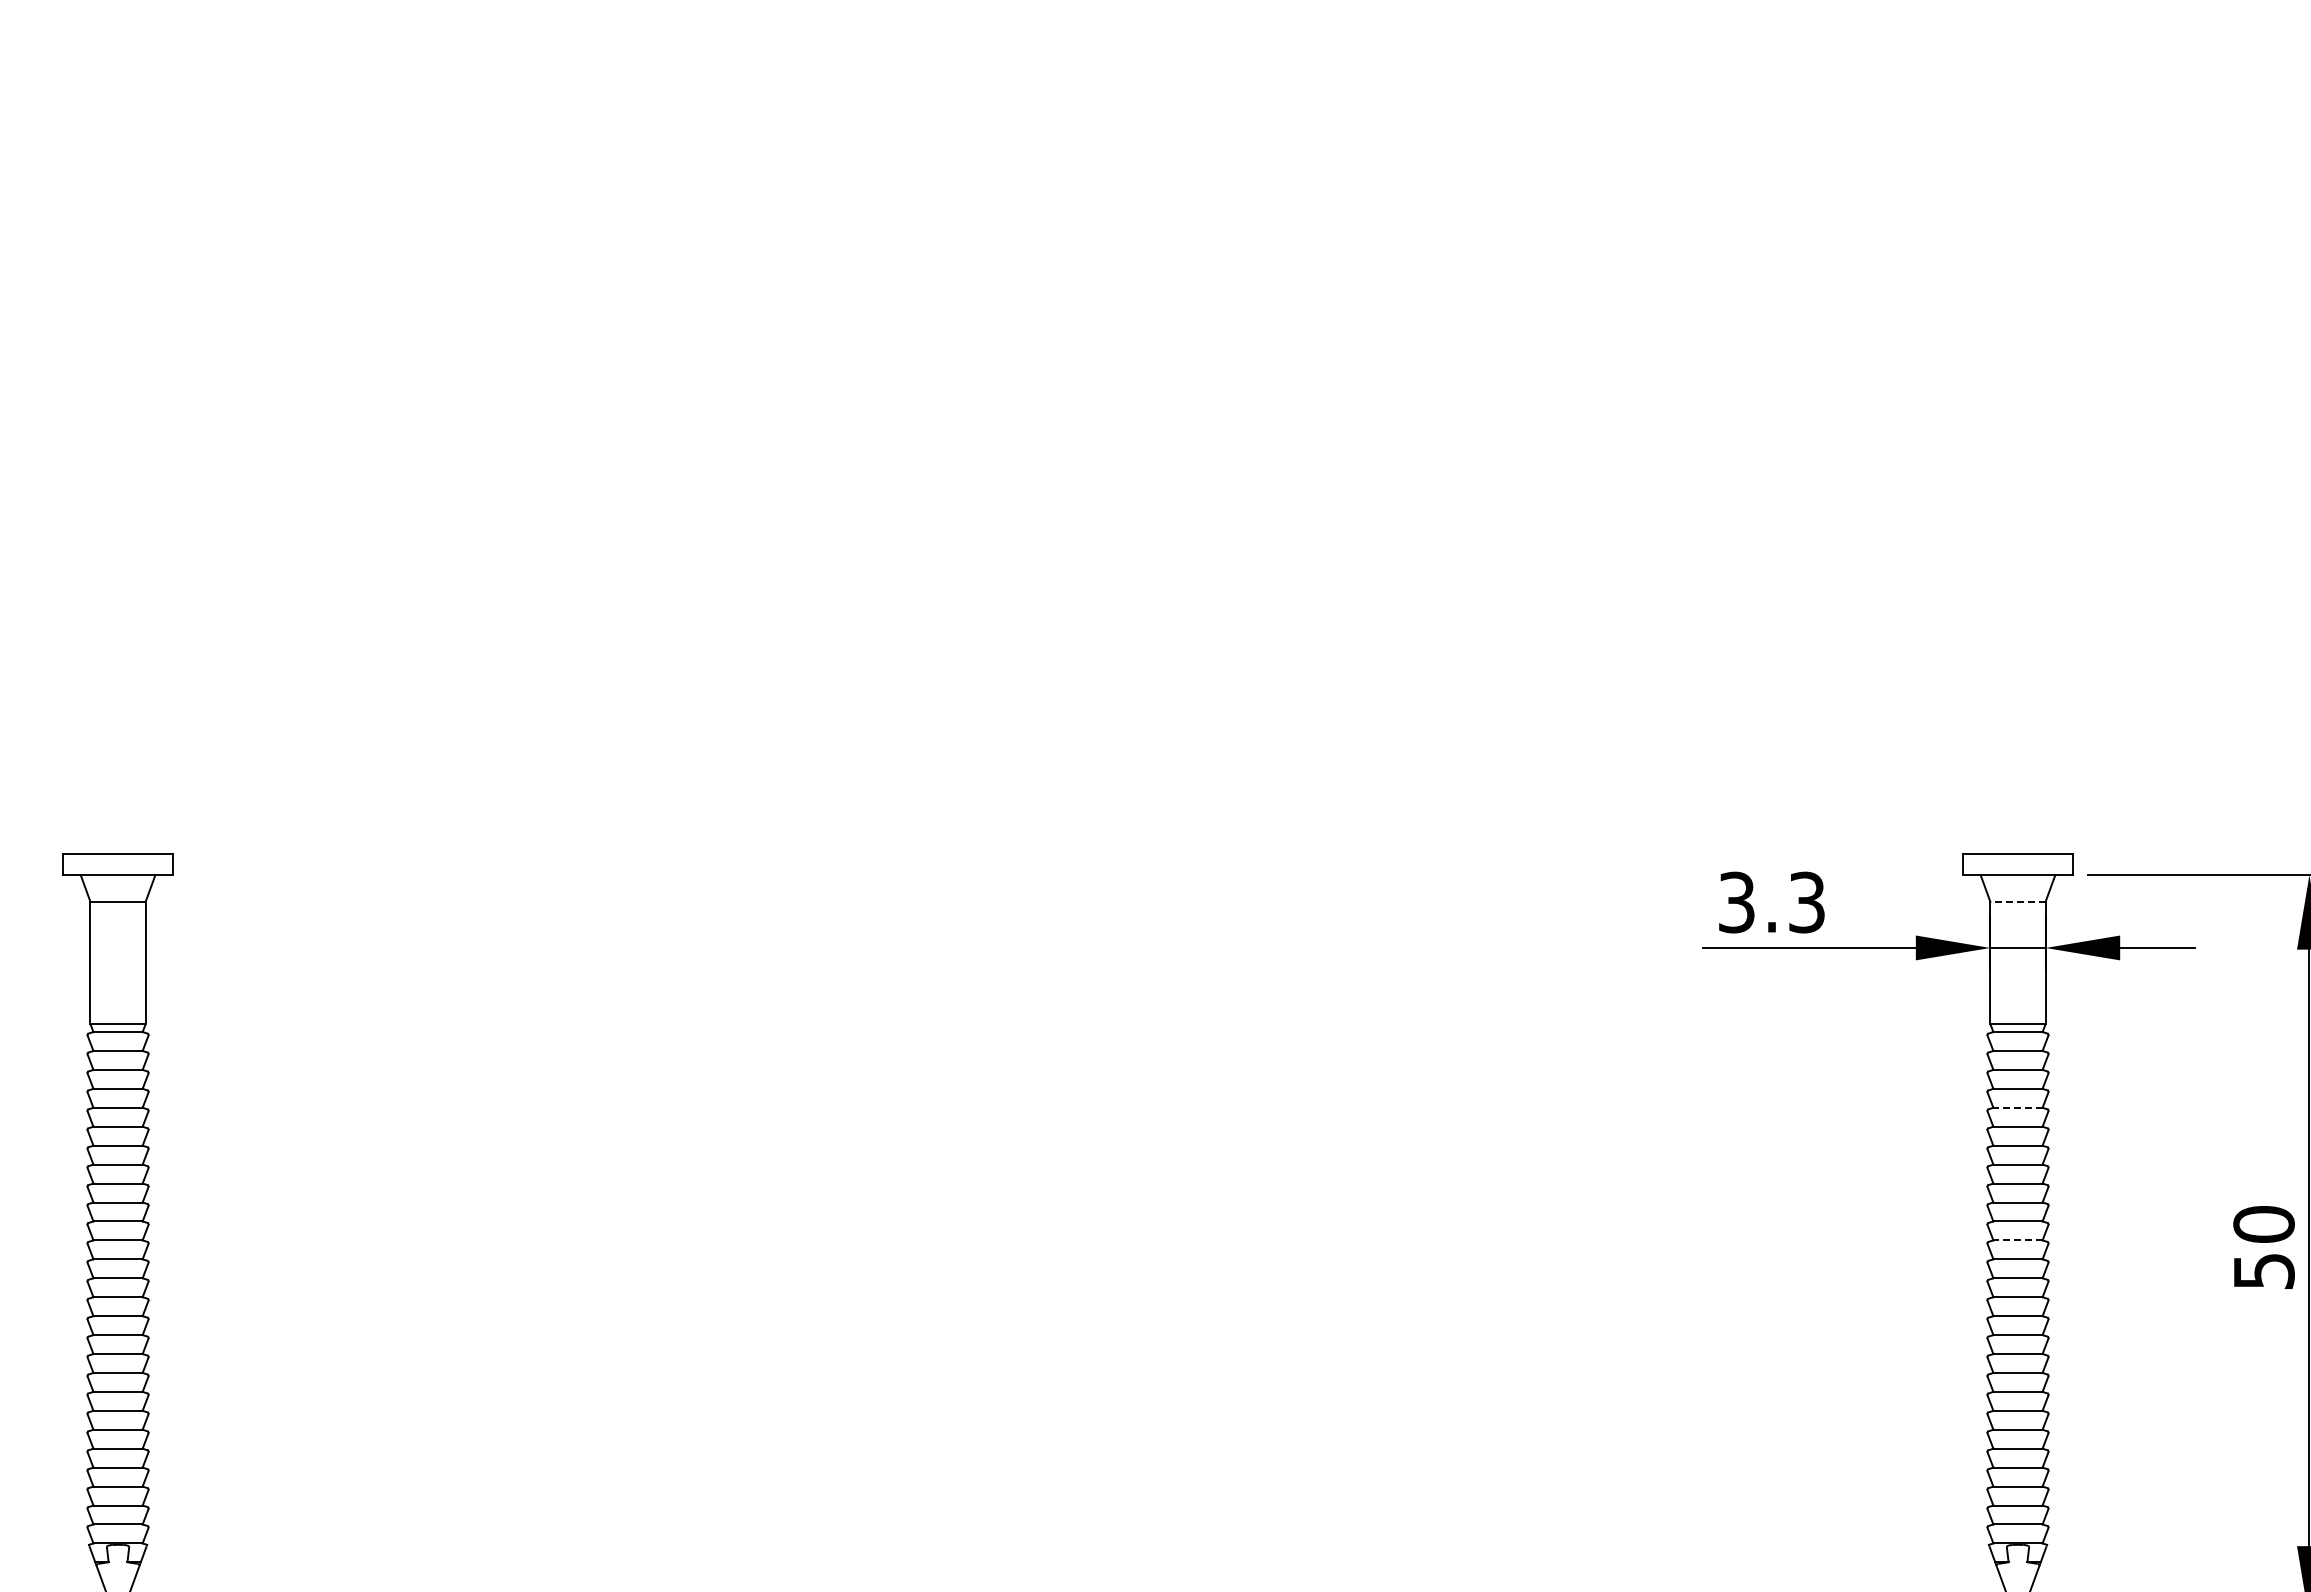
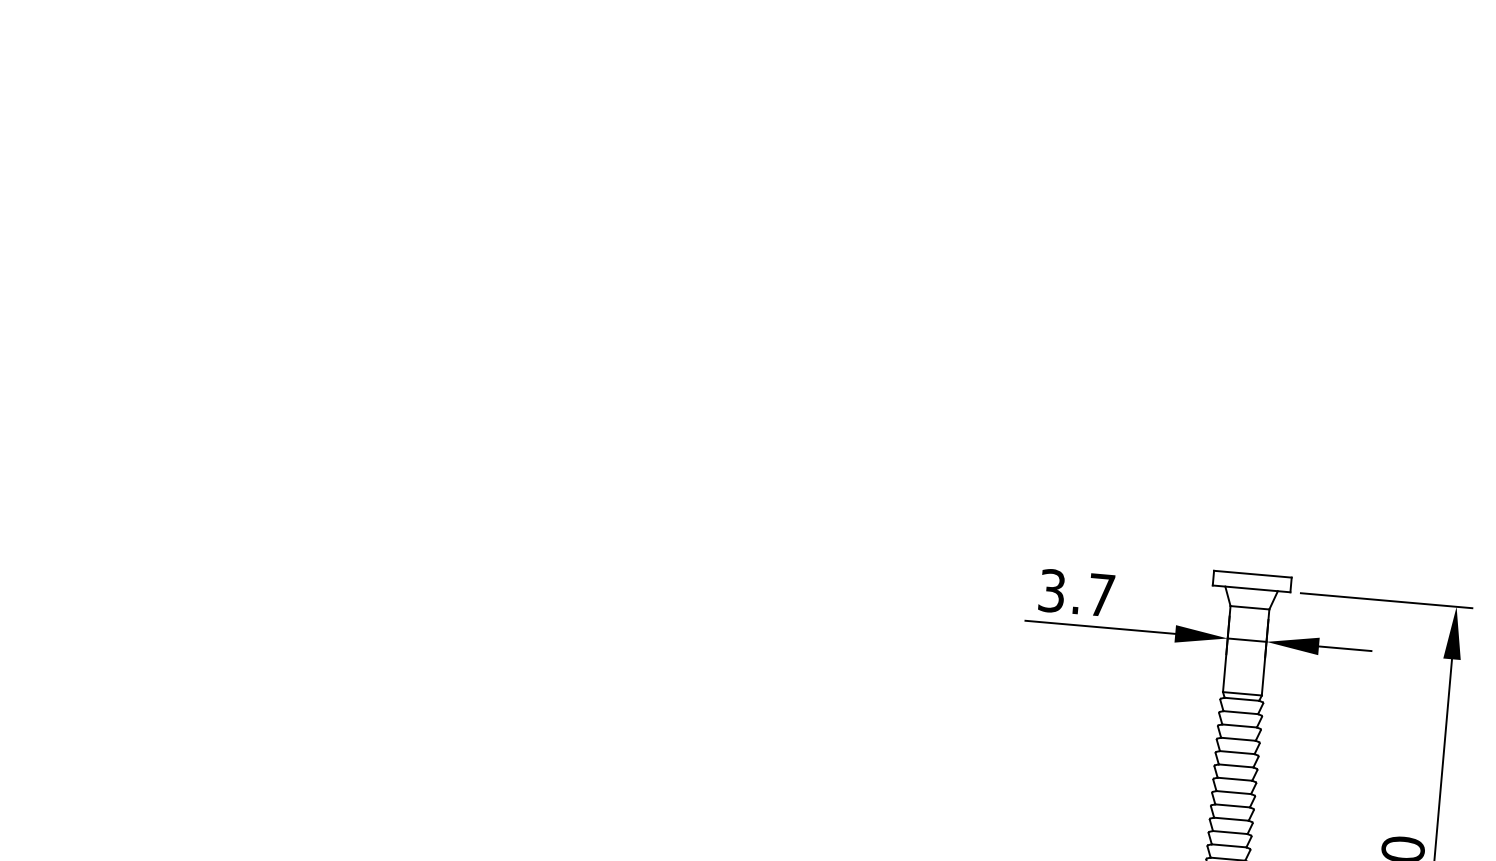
line: (2017, 901) -> (1249, 607), dashed -> solid
text: (1806, 902) -> (1101, 595), 3.3 -> 3.7
line: (2017, 1107) -> (1236, 752), dashed -> solid
line: (2017, 1240) -> (1228, 845), dashed -> solid

